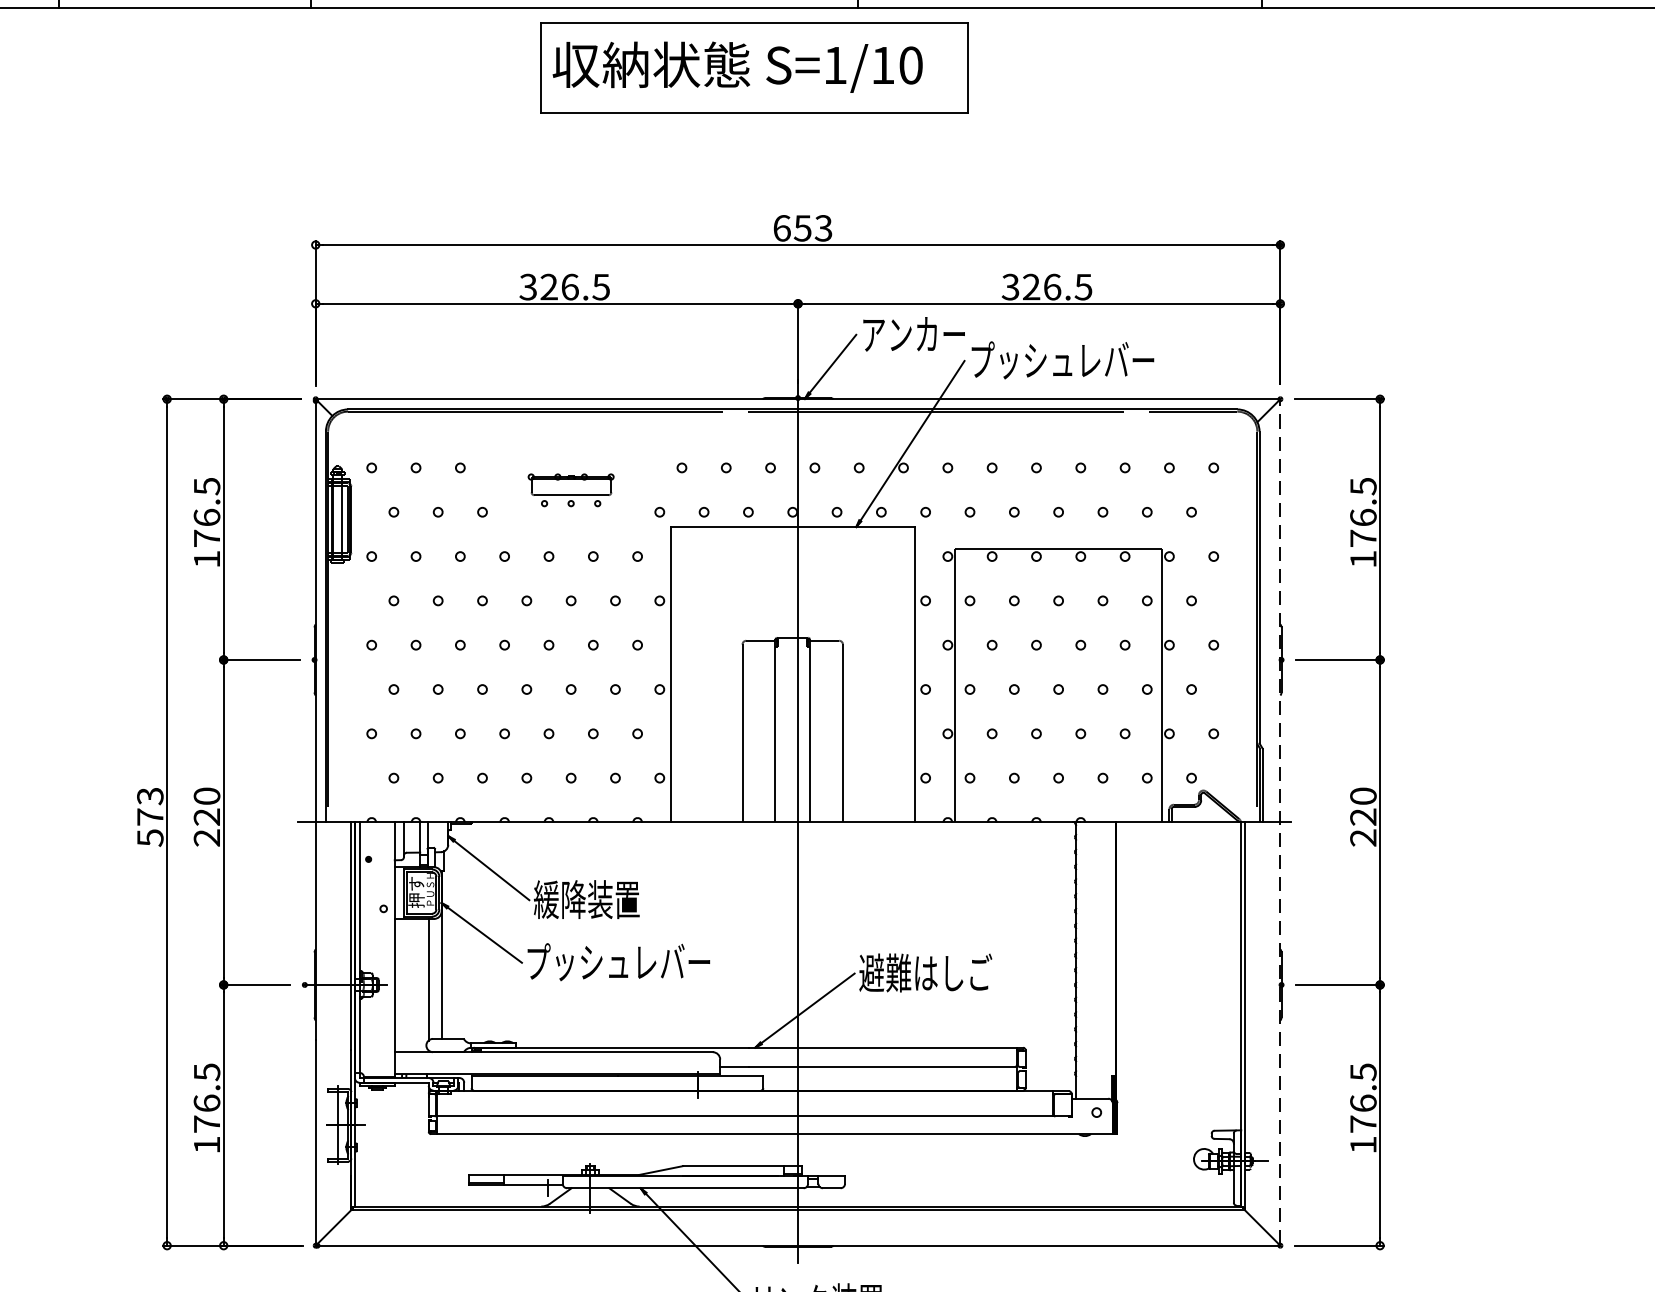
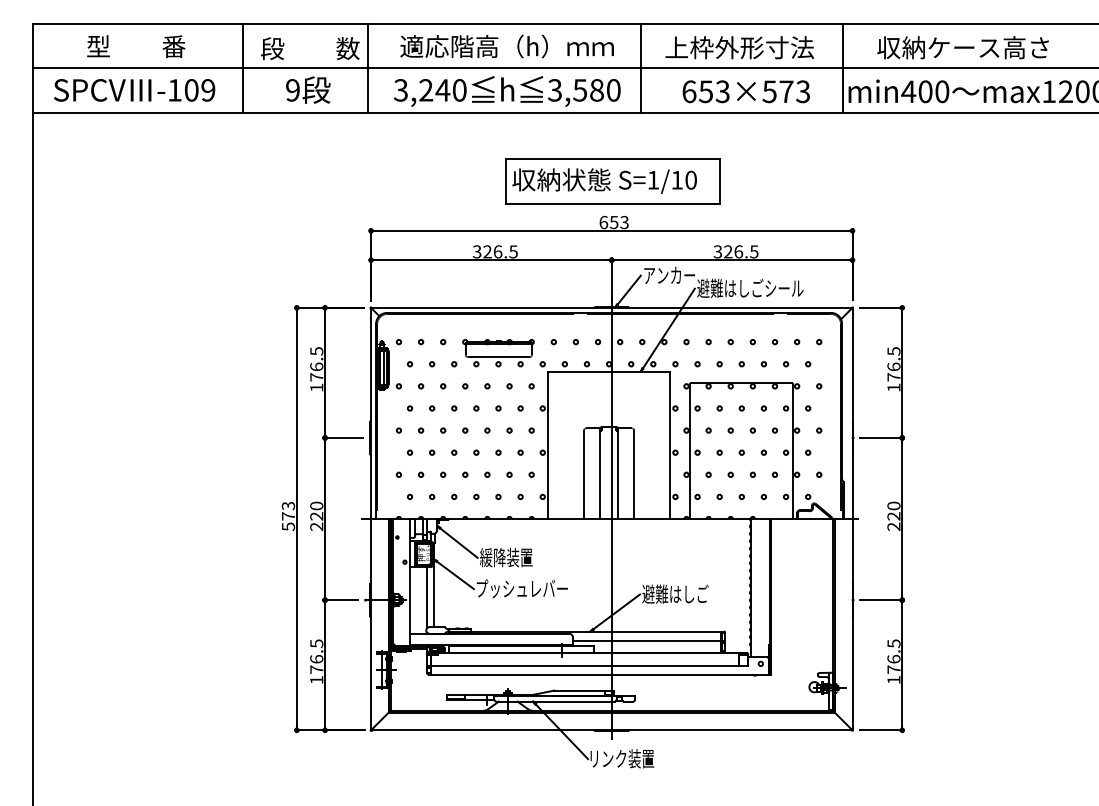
part: (753, 67) -> (612, 181), moved
text: (1076, 360) -> (750, 288), プッシュレバー -> 避難はしごシール
part: (571, 490) -> (498, 353), size x1.67
line: (1280, 821) -> (852, 518), dashed -> solid

